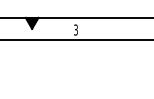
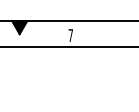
text: (75, 29) -> (70, 34), 3 -> 7

